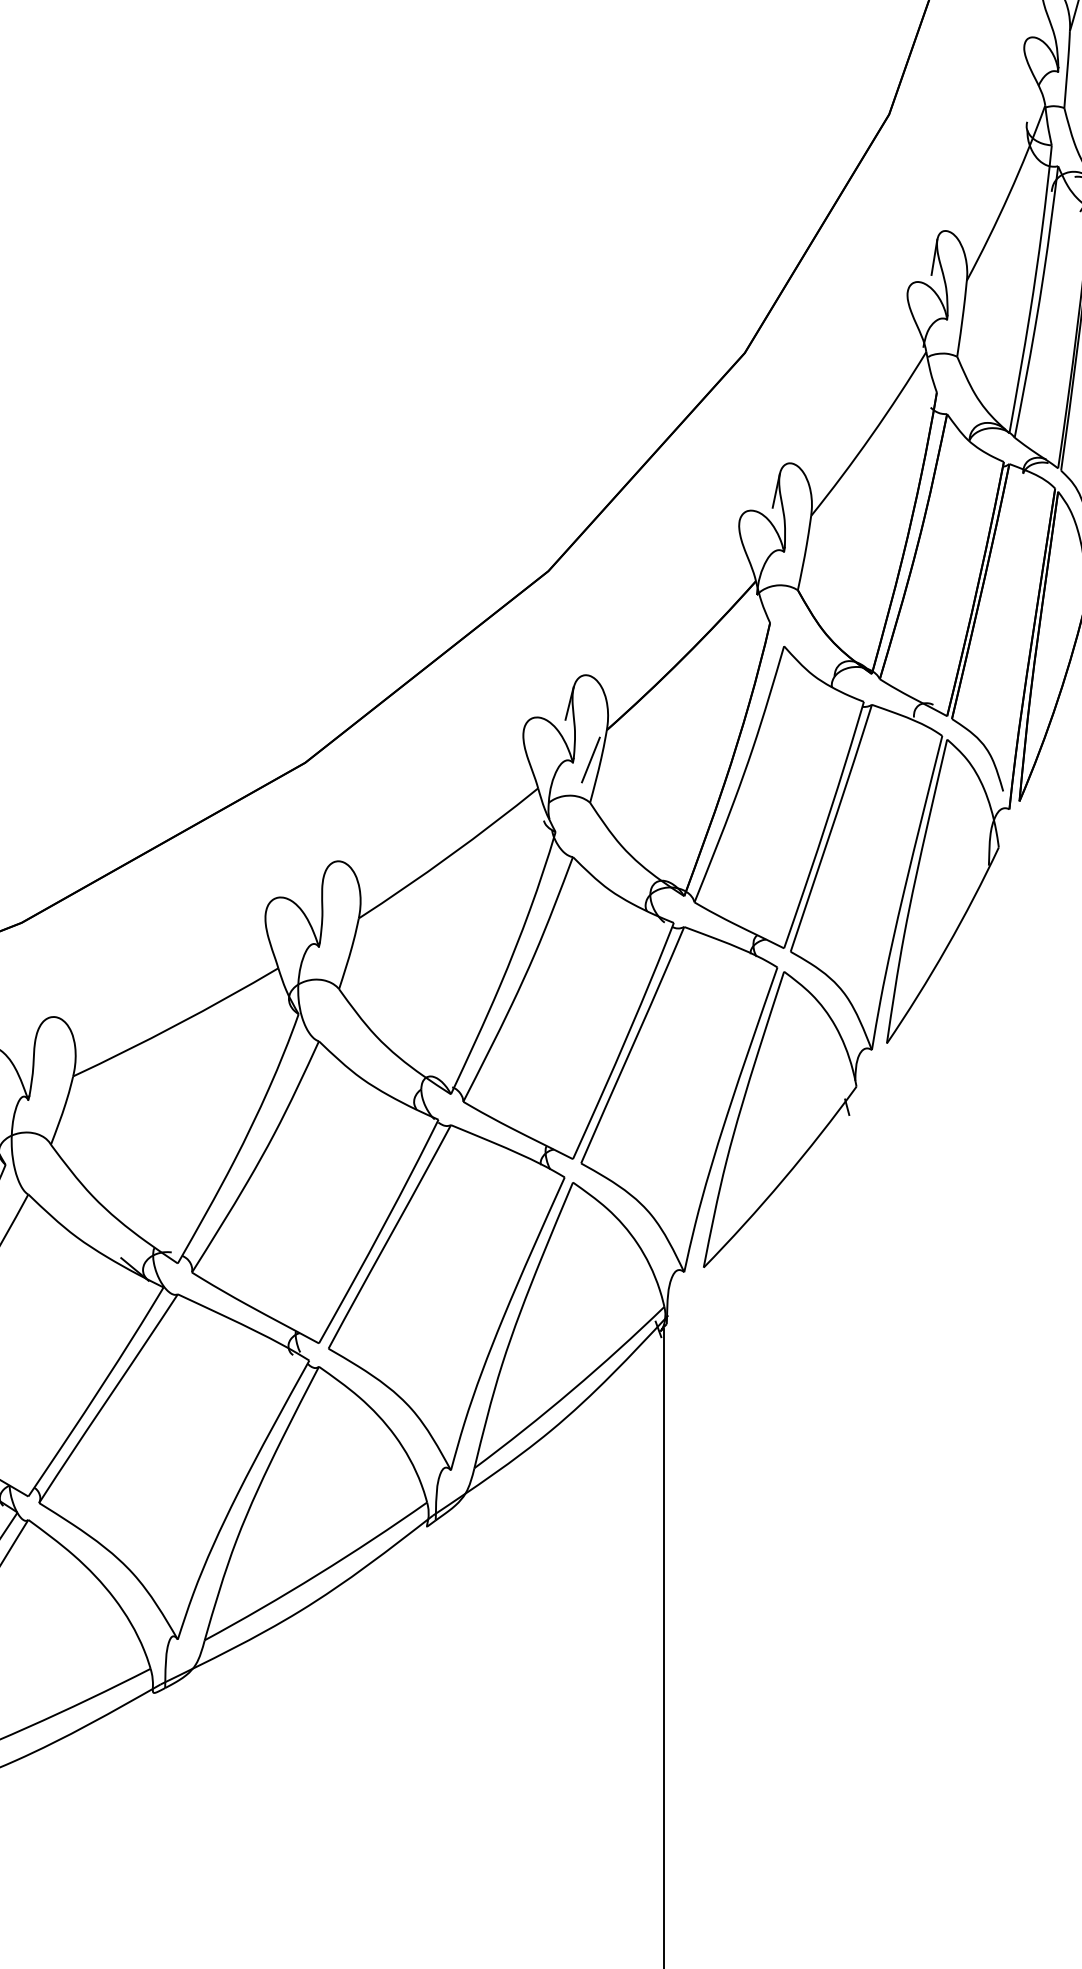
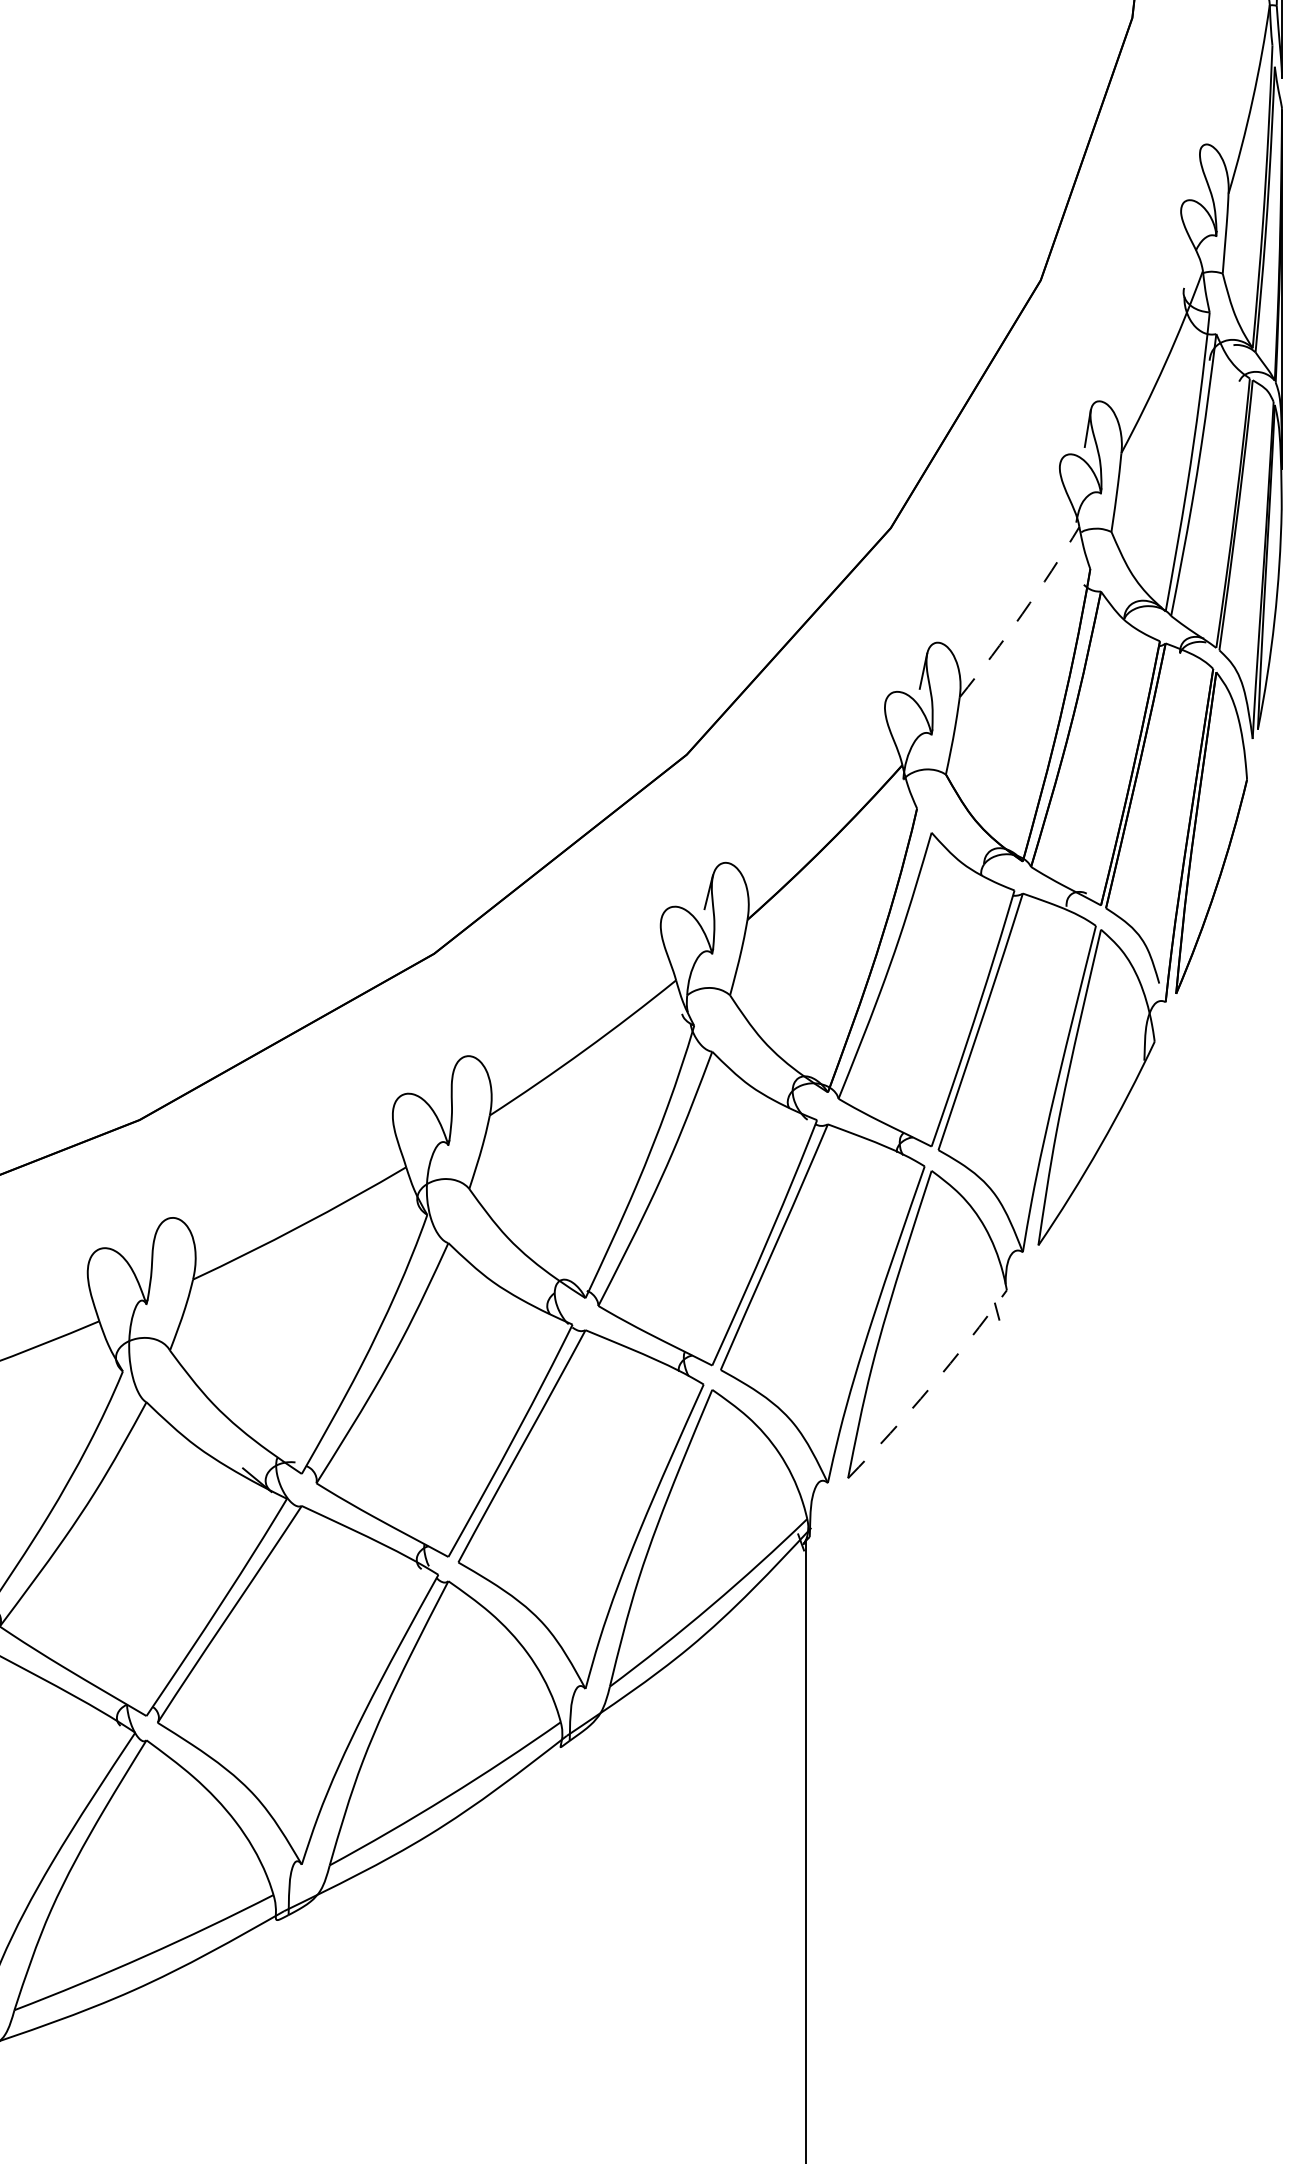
arc: (871, 436) -> (1022, 614), solid -> dashed
line: (590, 759) -> (730, 950), removed
arc: (783, 1180) -> (930, 1387), solid -> dashed

